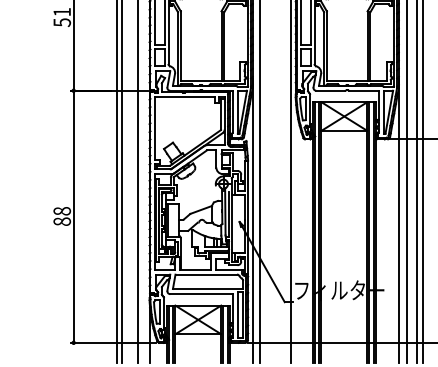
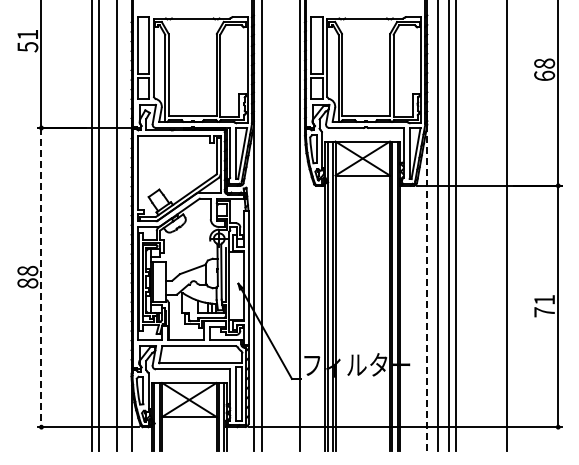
line: (73, 216) -> (41, 277), solid -> dashed
line: (398, 221) -> (427, 283), solid -> dashed

